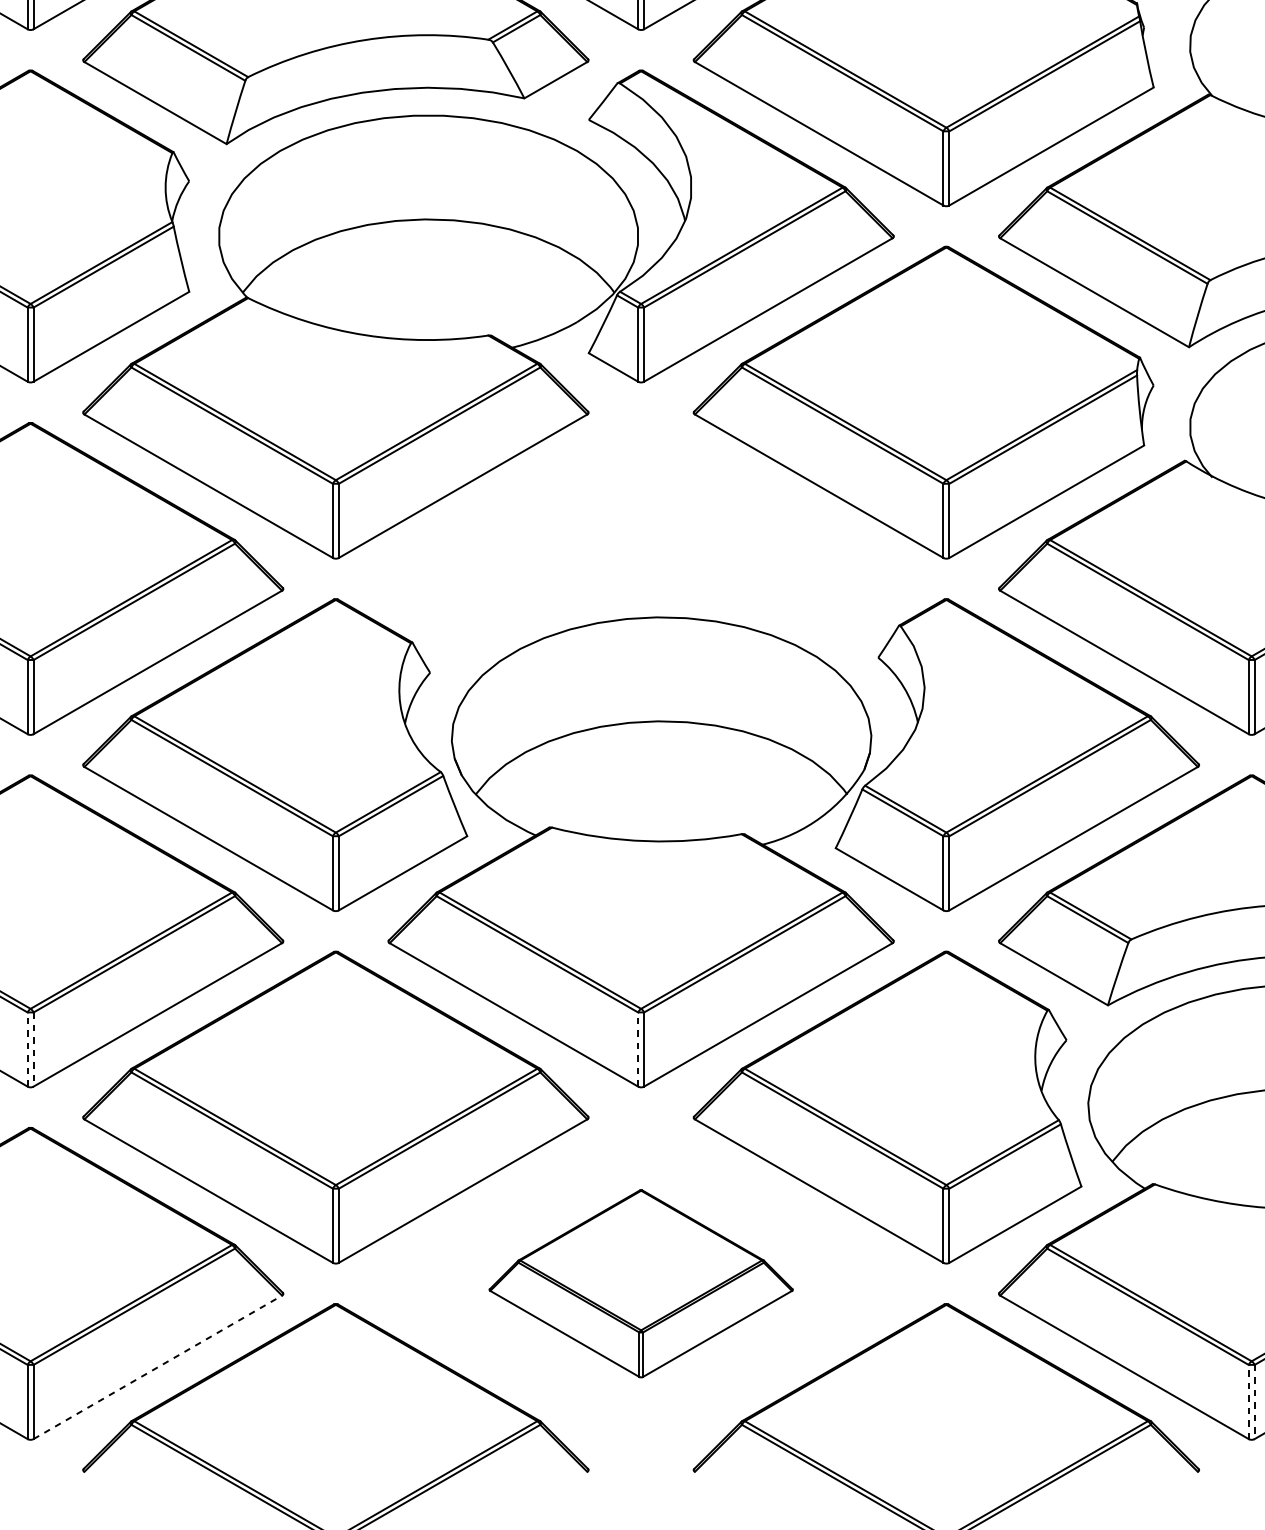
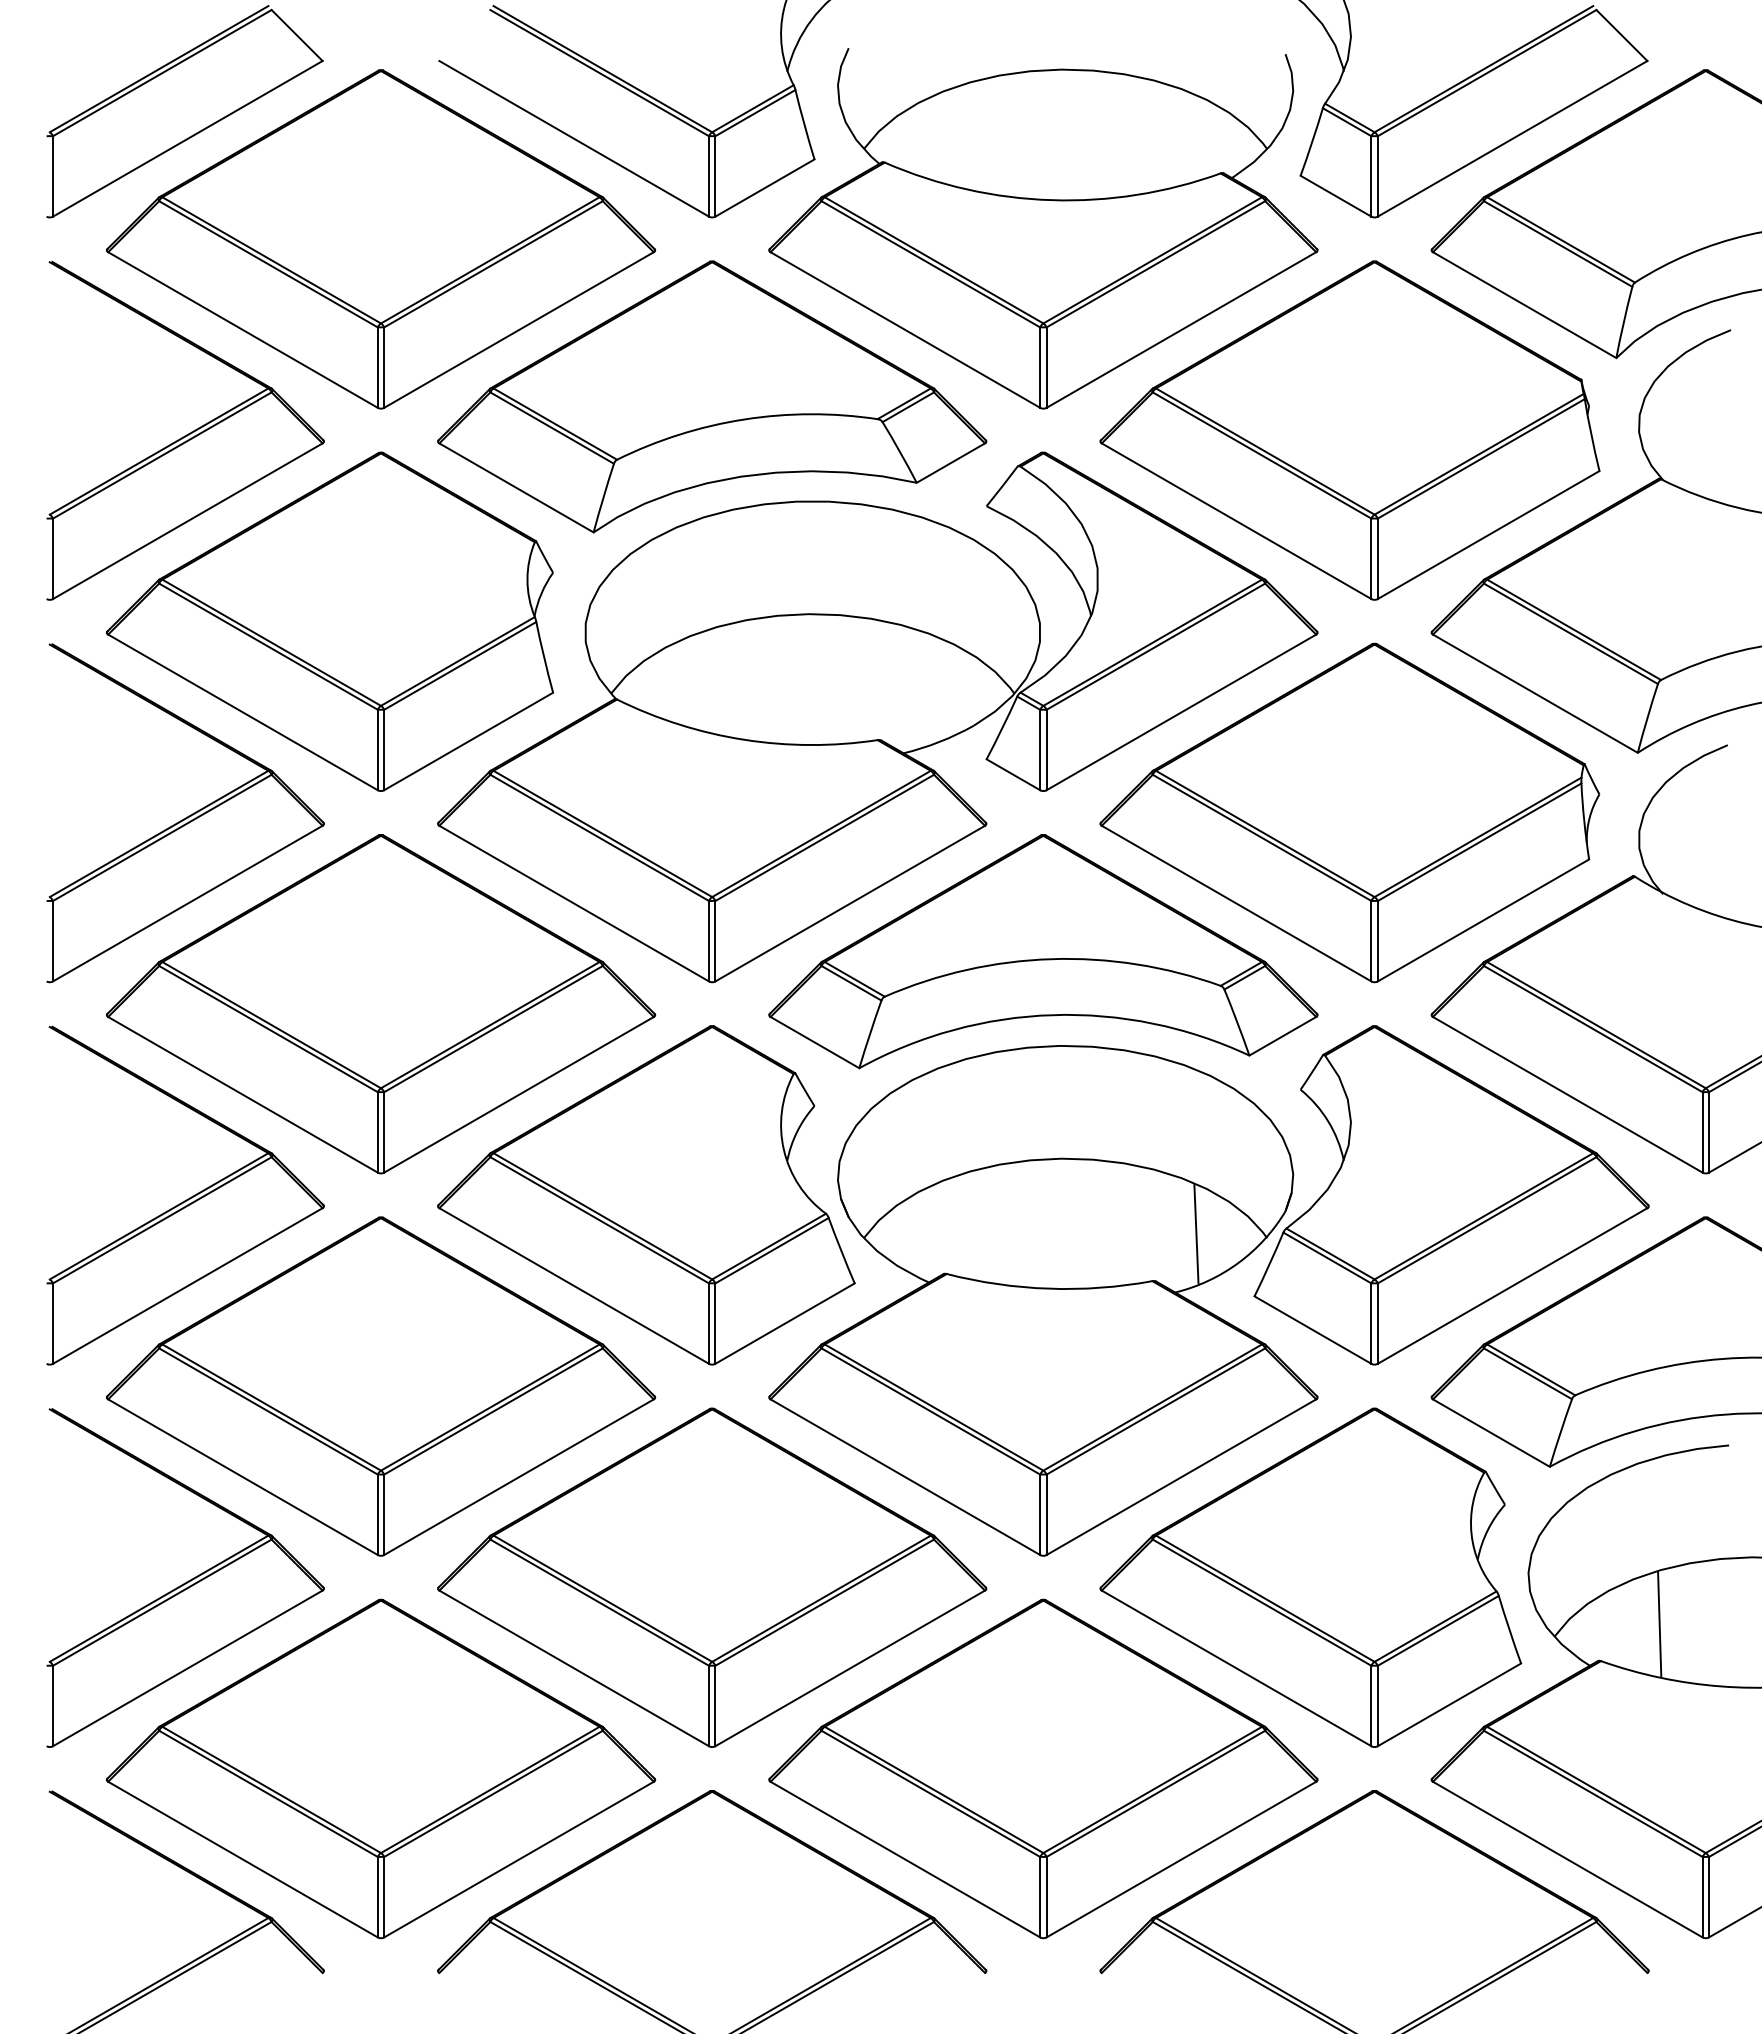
part: (641, 530) -> (1043, 951), added
line: (782, 790) -> (1196, 1233), added
line: (27, 1049) -> (377, 1514), dashed -> solid
line: (638, 1049) -> (1040, 1514), dashed -> solid
line: (33, 1050) -> (384, 1515), dashed -> solid
line: (1209, 1149) -> (1659, 1623), added
part: (641, 1283) -> (1043, 1768), size x1.67
line: (158, 1367) -> (519, 1859), dashed -> solid
line: (1248, 1401) -> (1702, 1896), dashed -> solid
line: (1254, 1402) -> (1708, 1897), dashed -> solid

